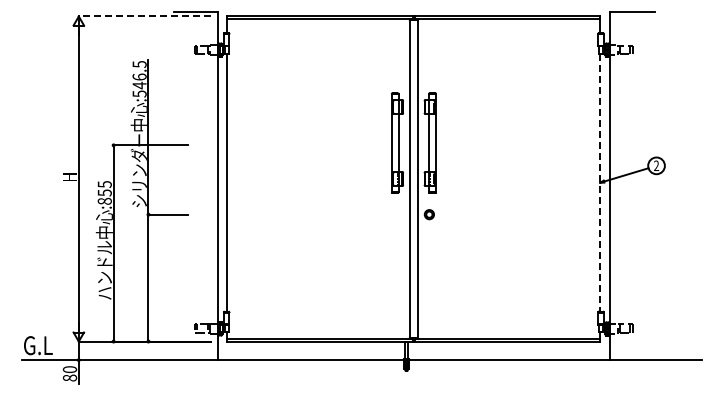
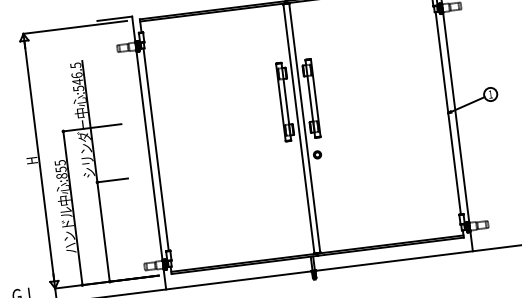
line: (144, 16) -> (74, 27), dashed -> solid
text: (656, 165) -> (490, 94), 2 -> 1
line: (600, 183) -> (448, 113), dashed -> solid

